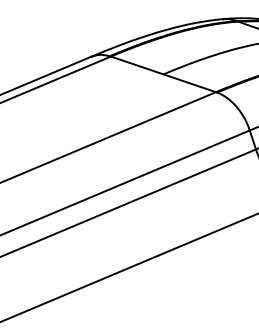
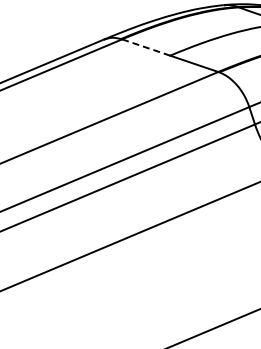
line: (138, 65) -> (147, 47), solid -> dashed

